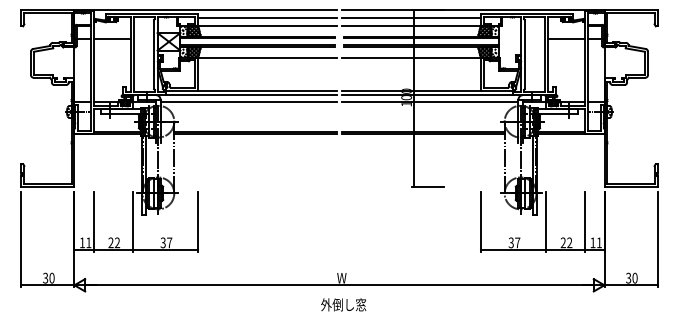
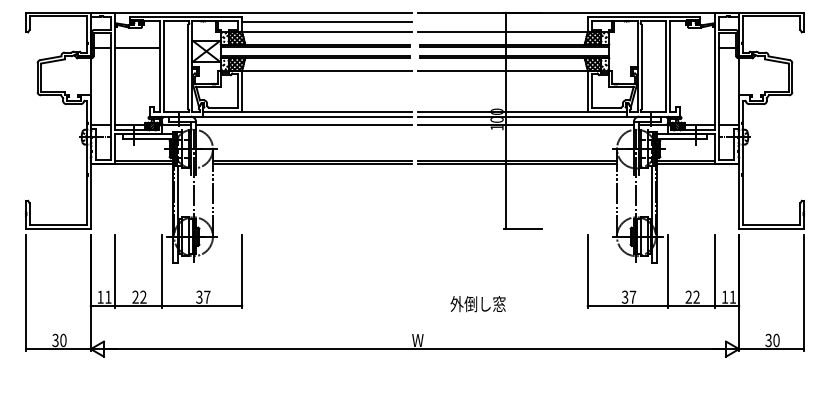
line: (411, 17) -> (502, 21), removed
line: (566, 39) -> (692, 48), removed
text: (343, 305) -> (477, 304), moved

